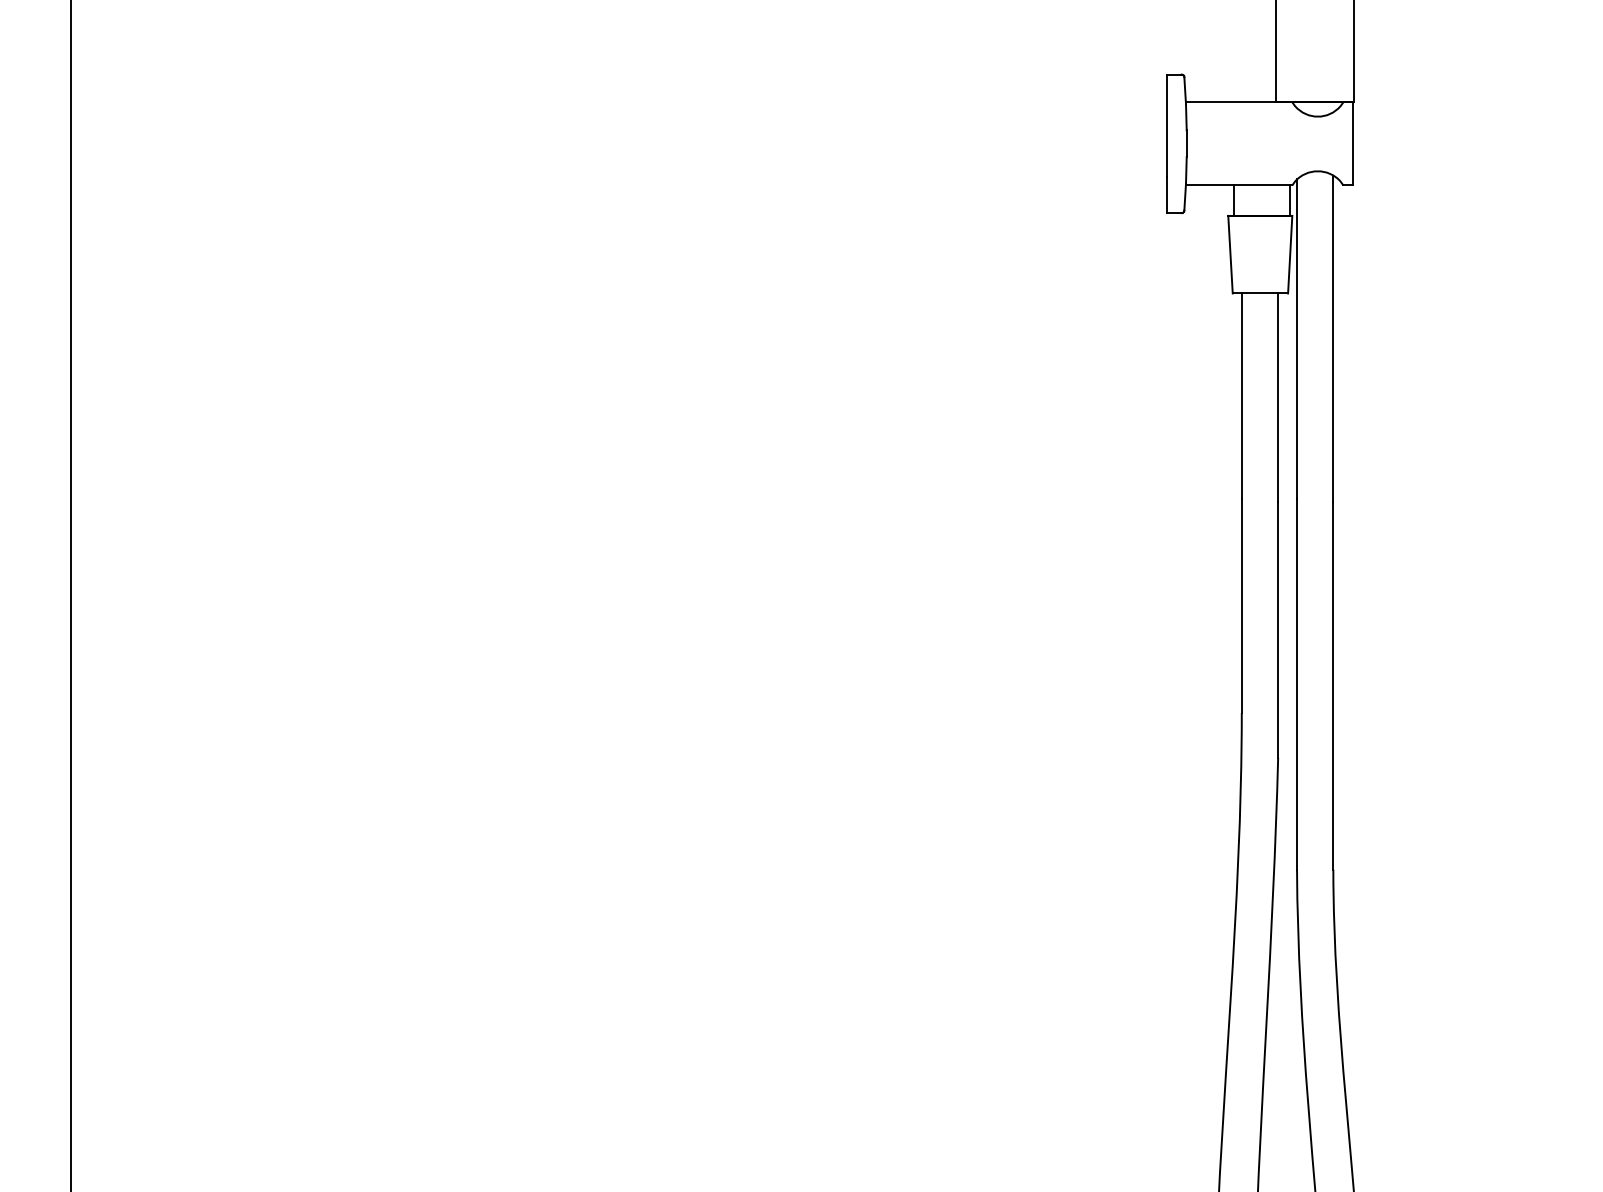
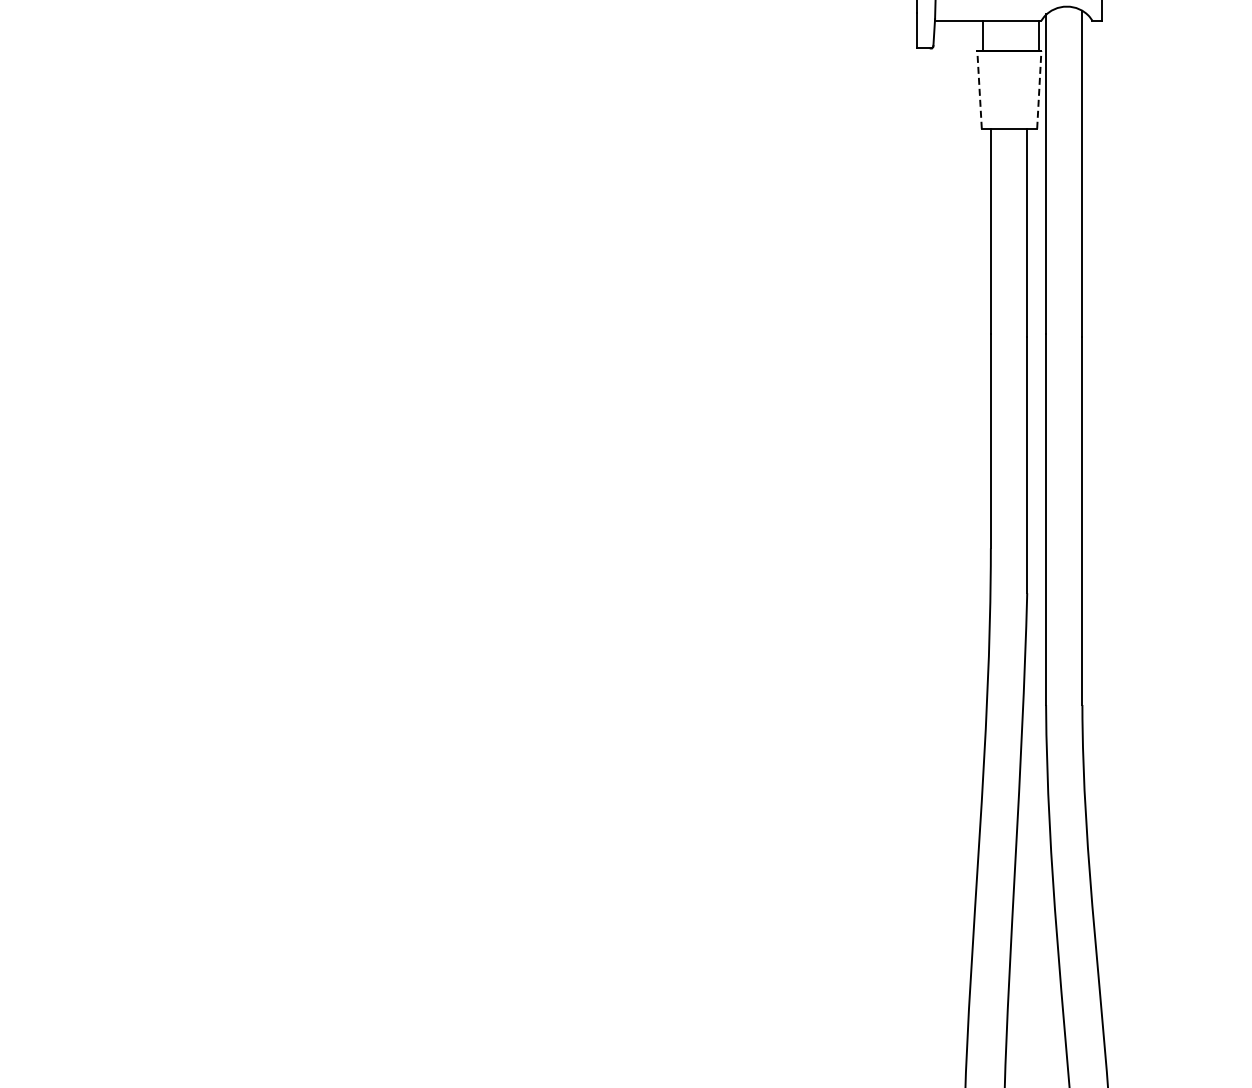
line: (1230, 254) -> (979, 89), solid -> dashed
line: (1290, 254) -> (1039, 89), solid -> dashed

